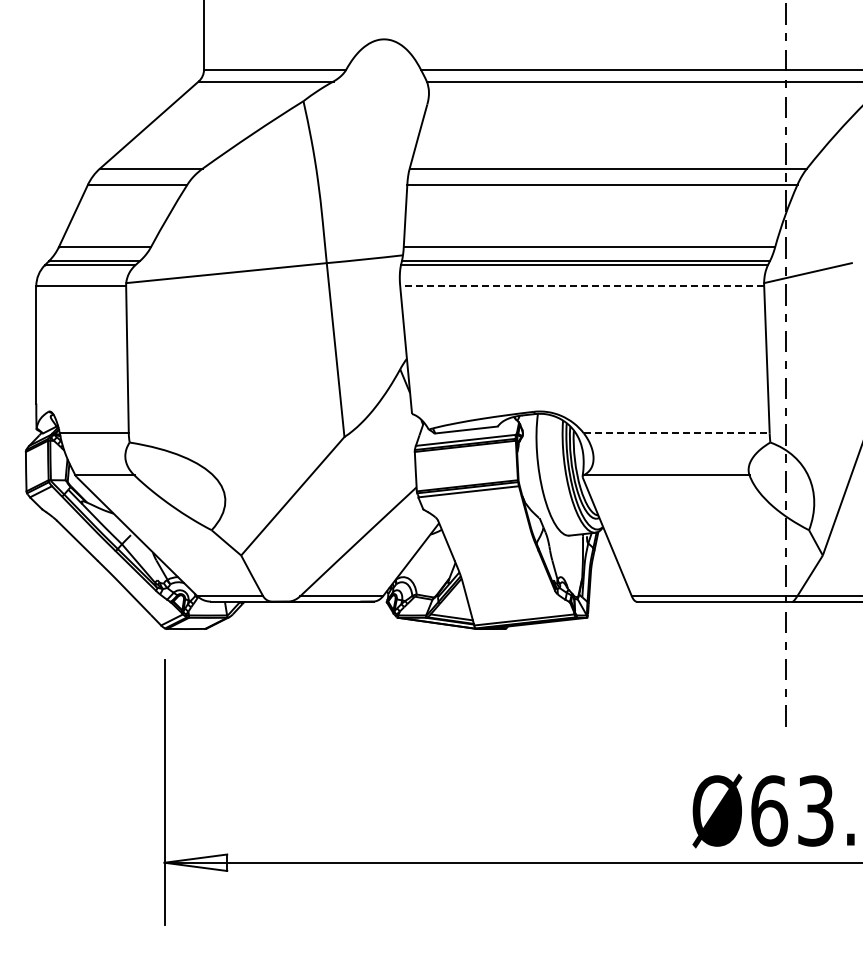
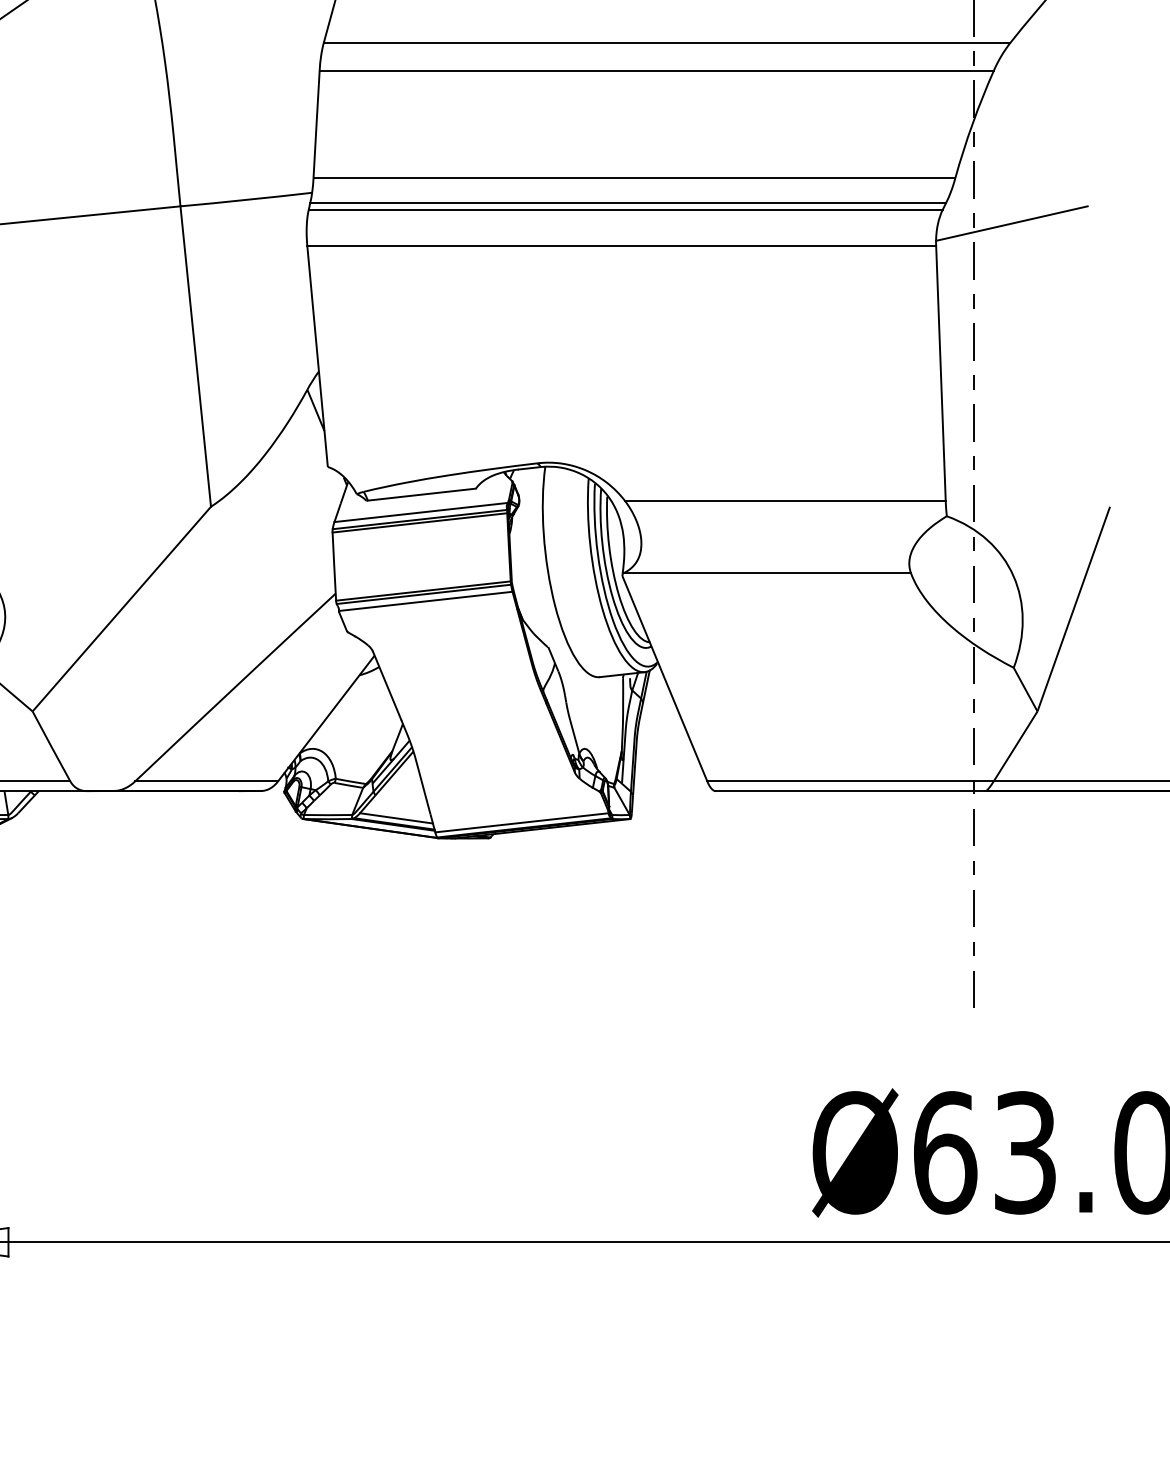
line: (582, 286) -> (622, 246), dashed -> solid
line: (676, 433) -> (784, 500), dashed -> solid

